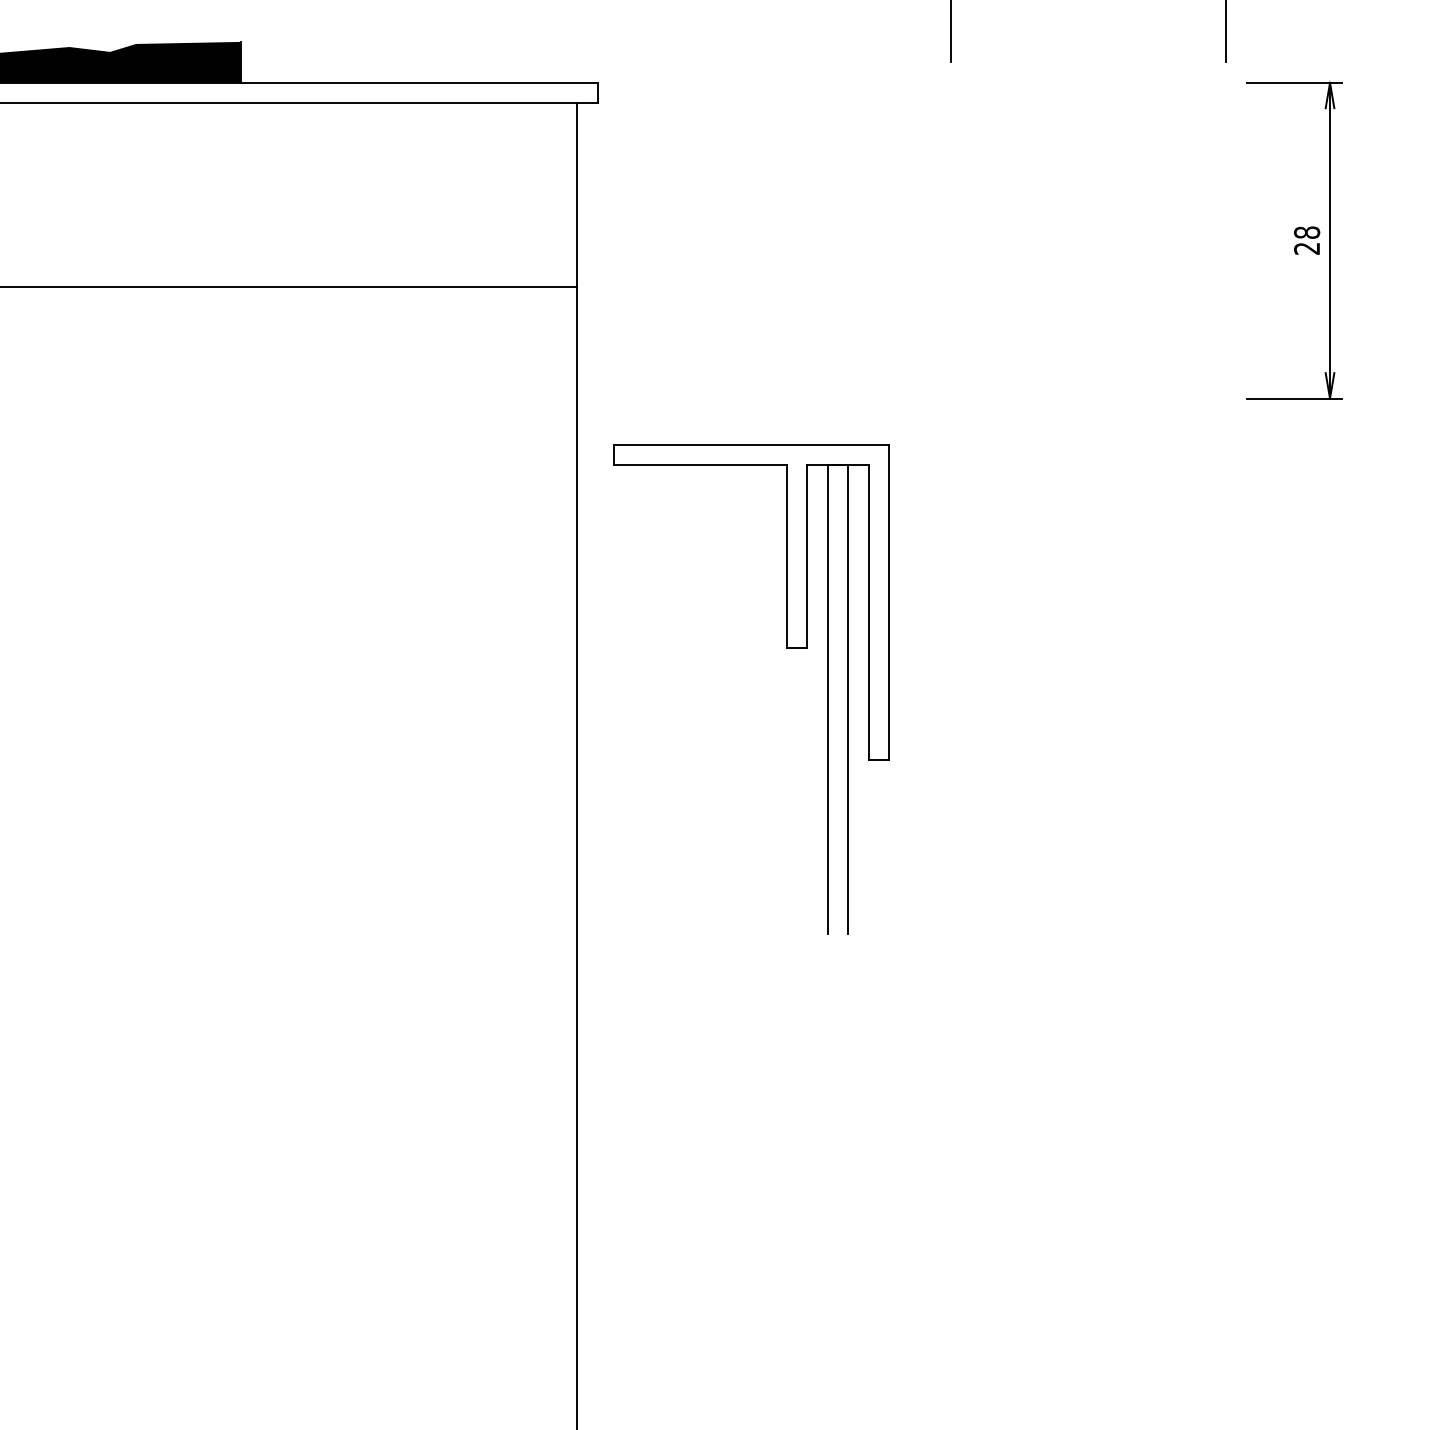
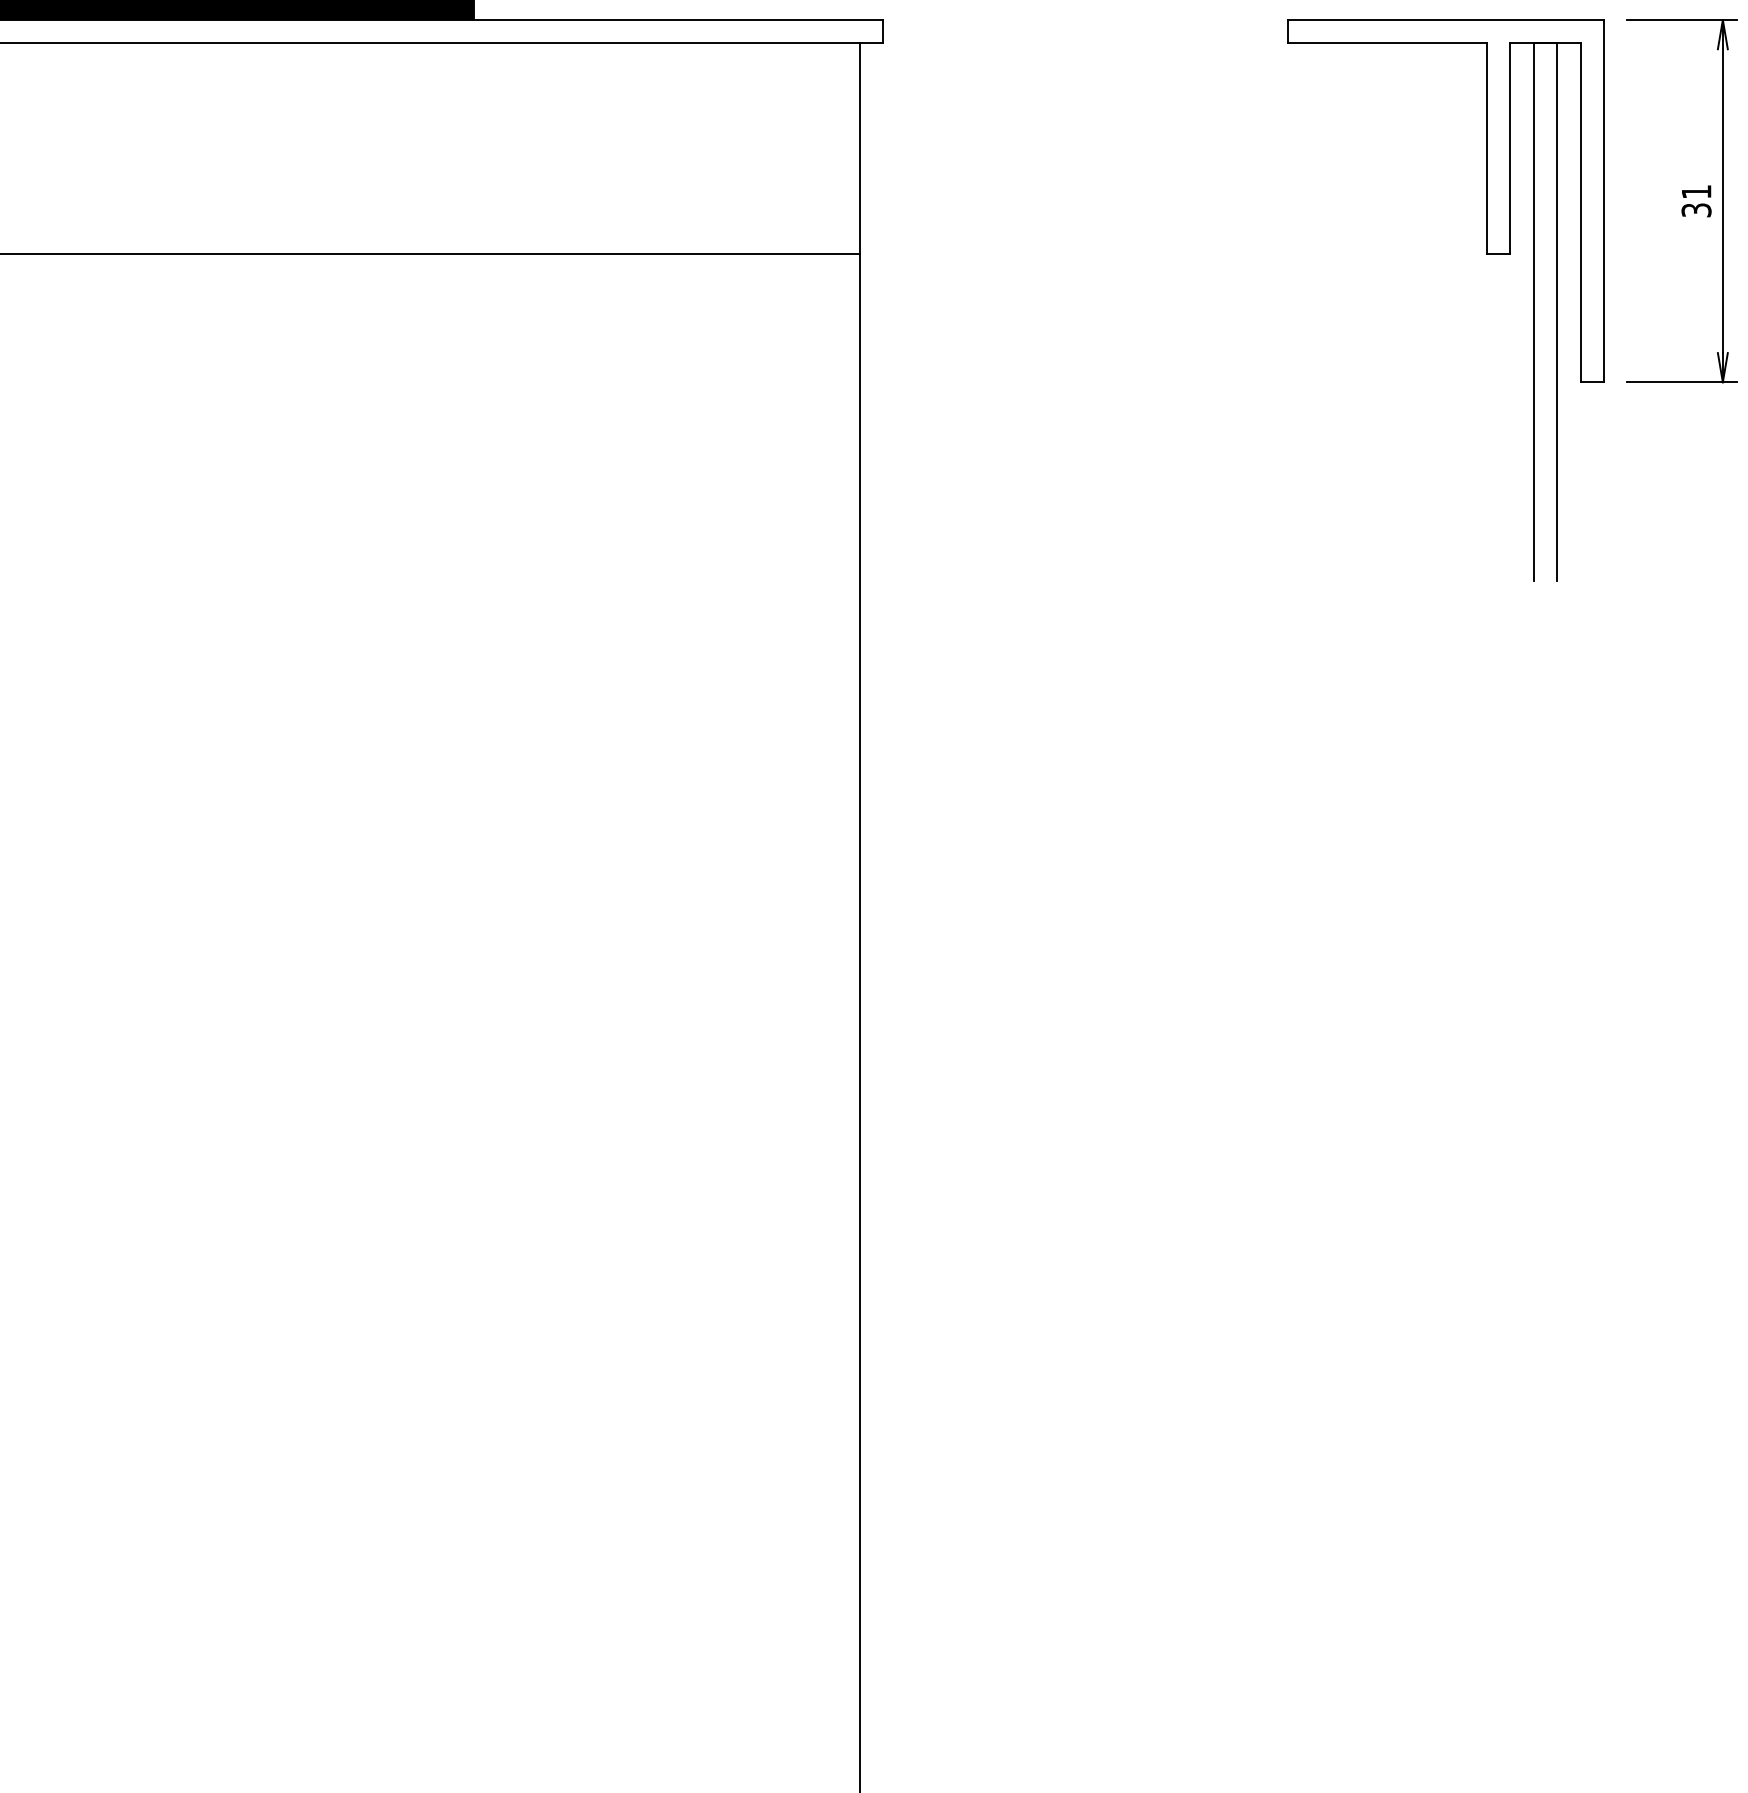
text: (1307, 240) -> (1696, 200), 28 -> 31
part: (786, 648) -> (1486, 254), moved

